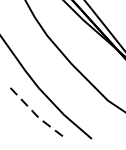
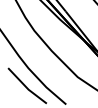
line: (36, 115) -> (26, 87), dashed -> solid

